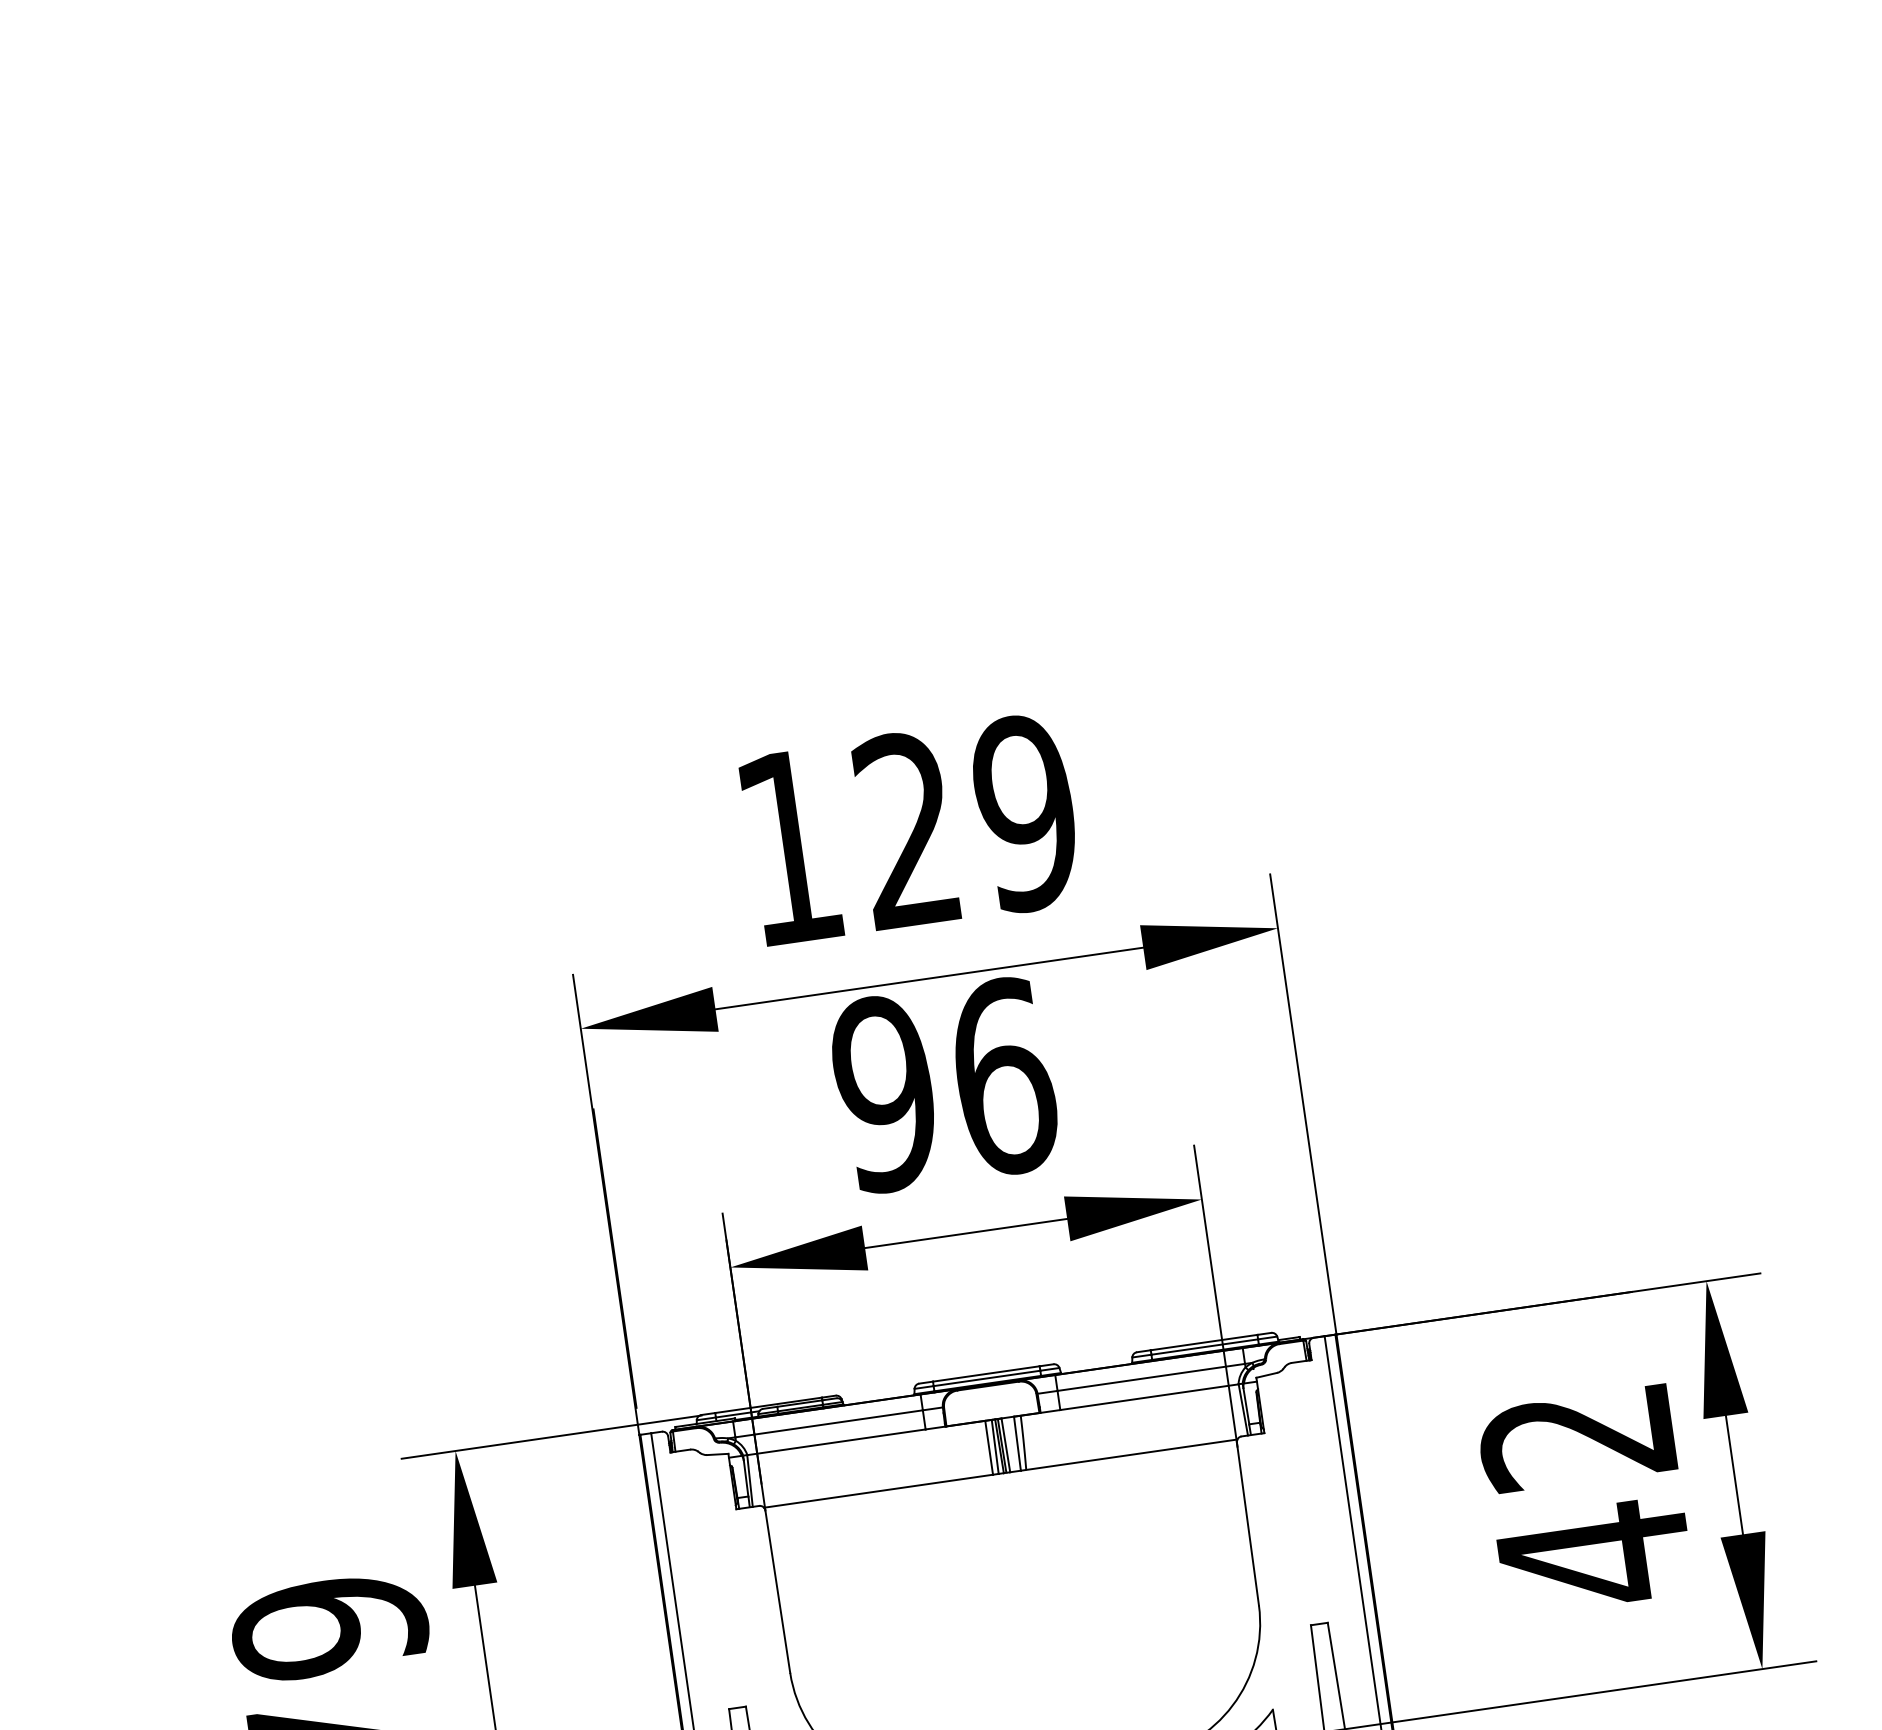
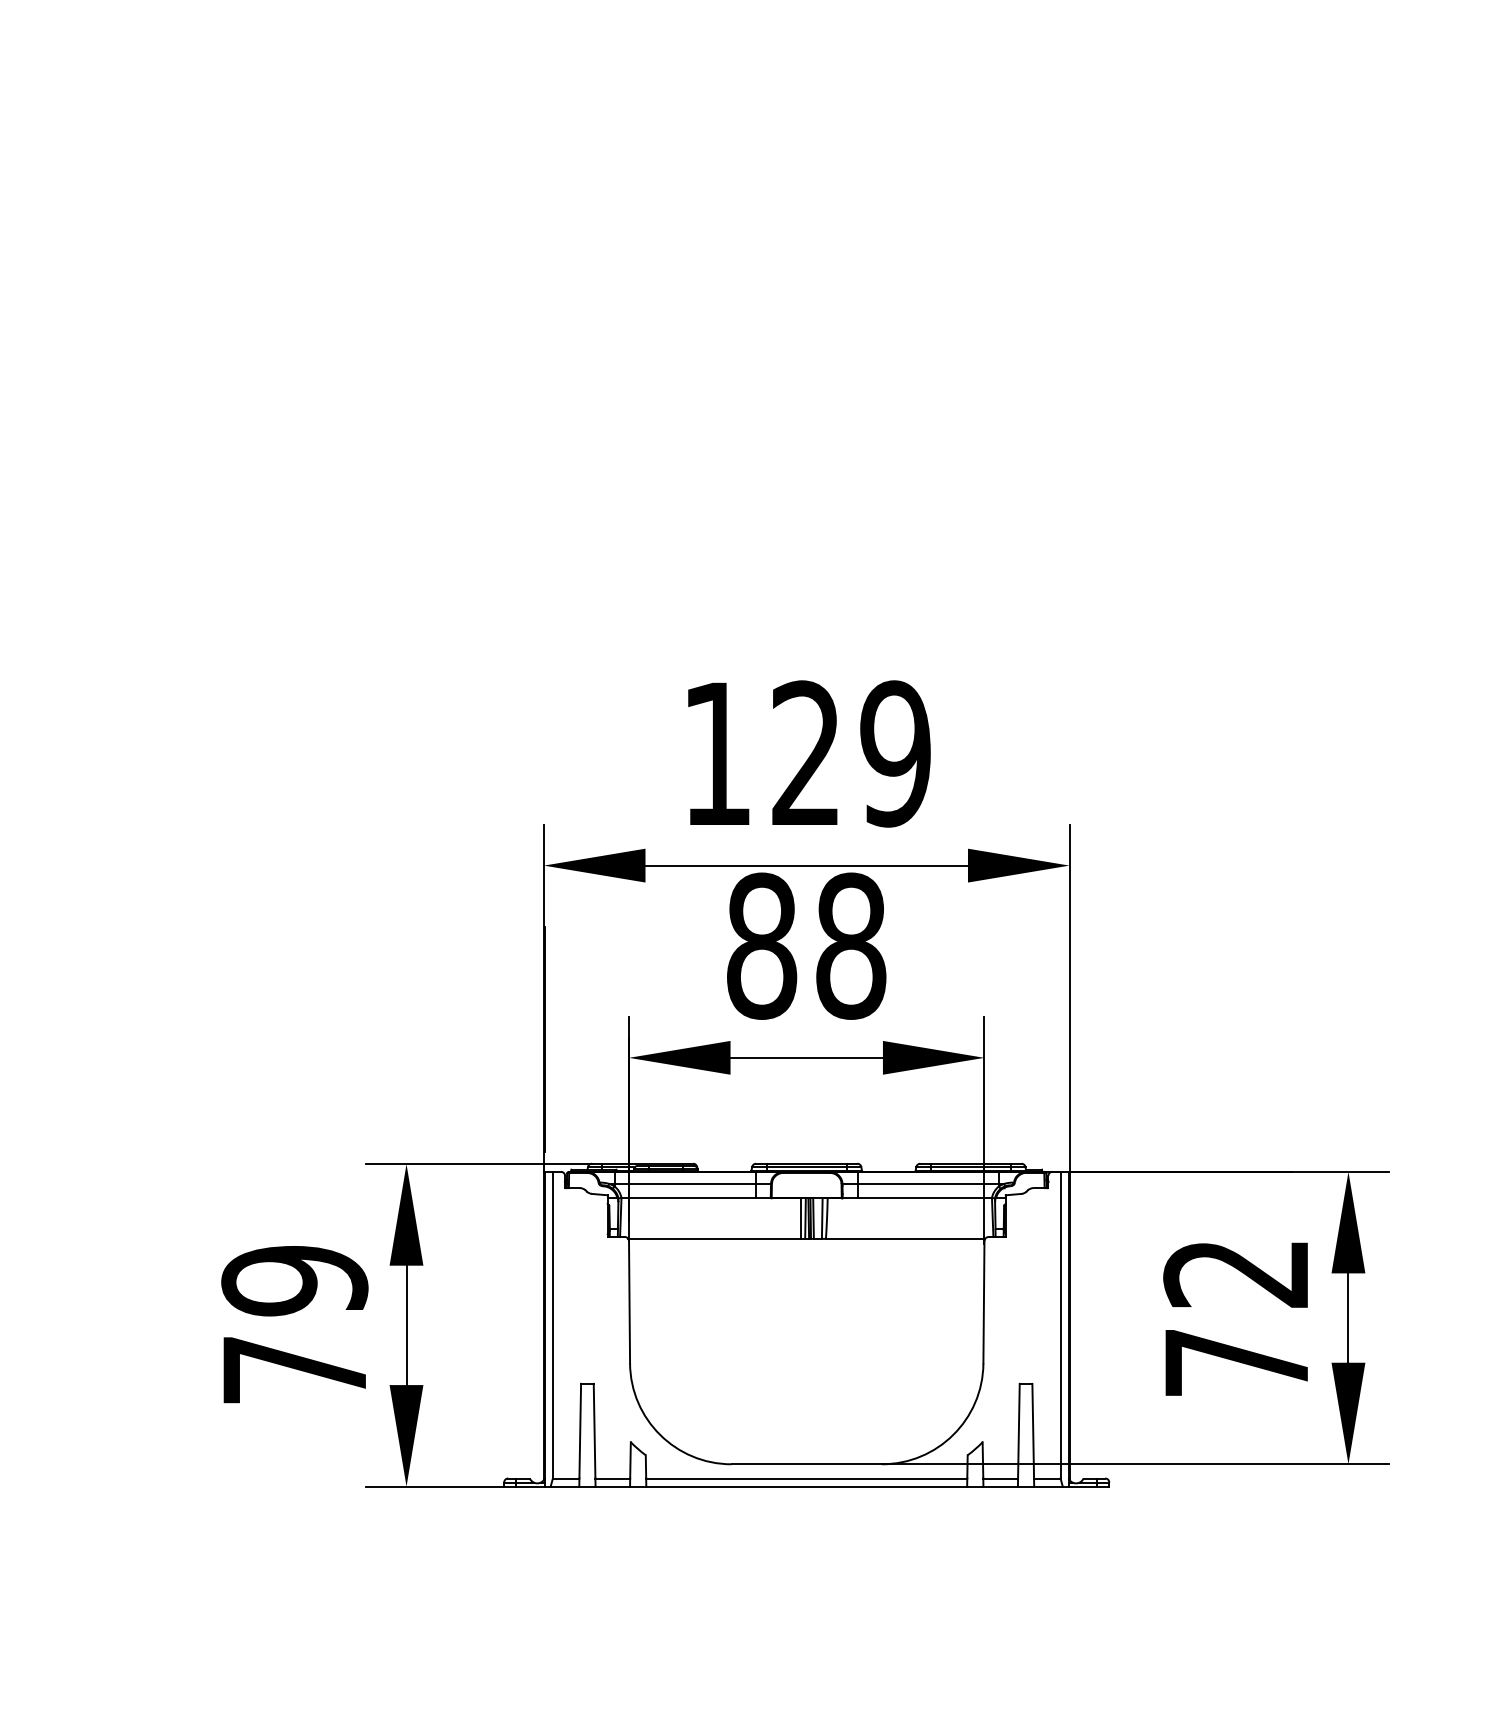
text: (944, 1084) -> (806, 945), 96 -> 88
text: (1594, 1556) -> (1236, 1363), 42 -> 72

